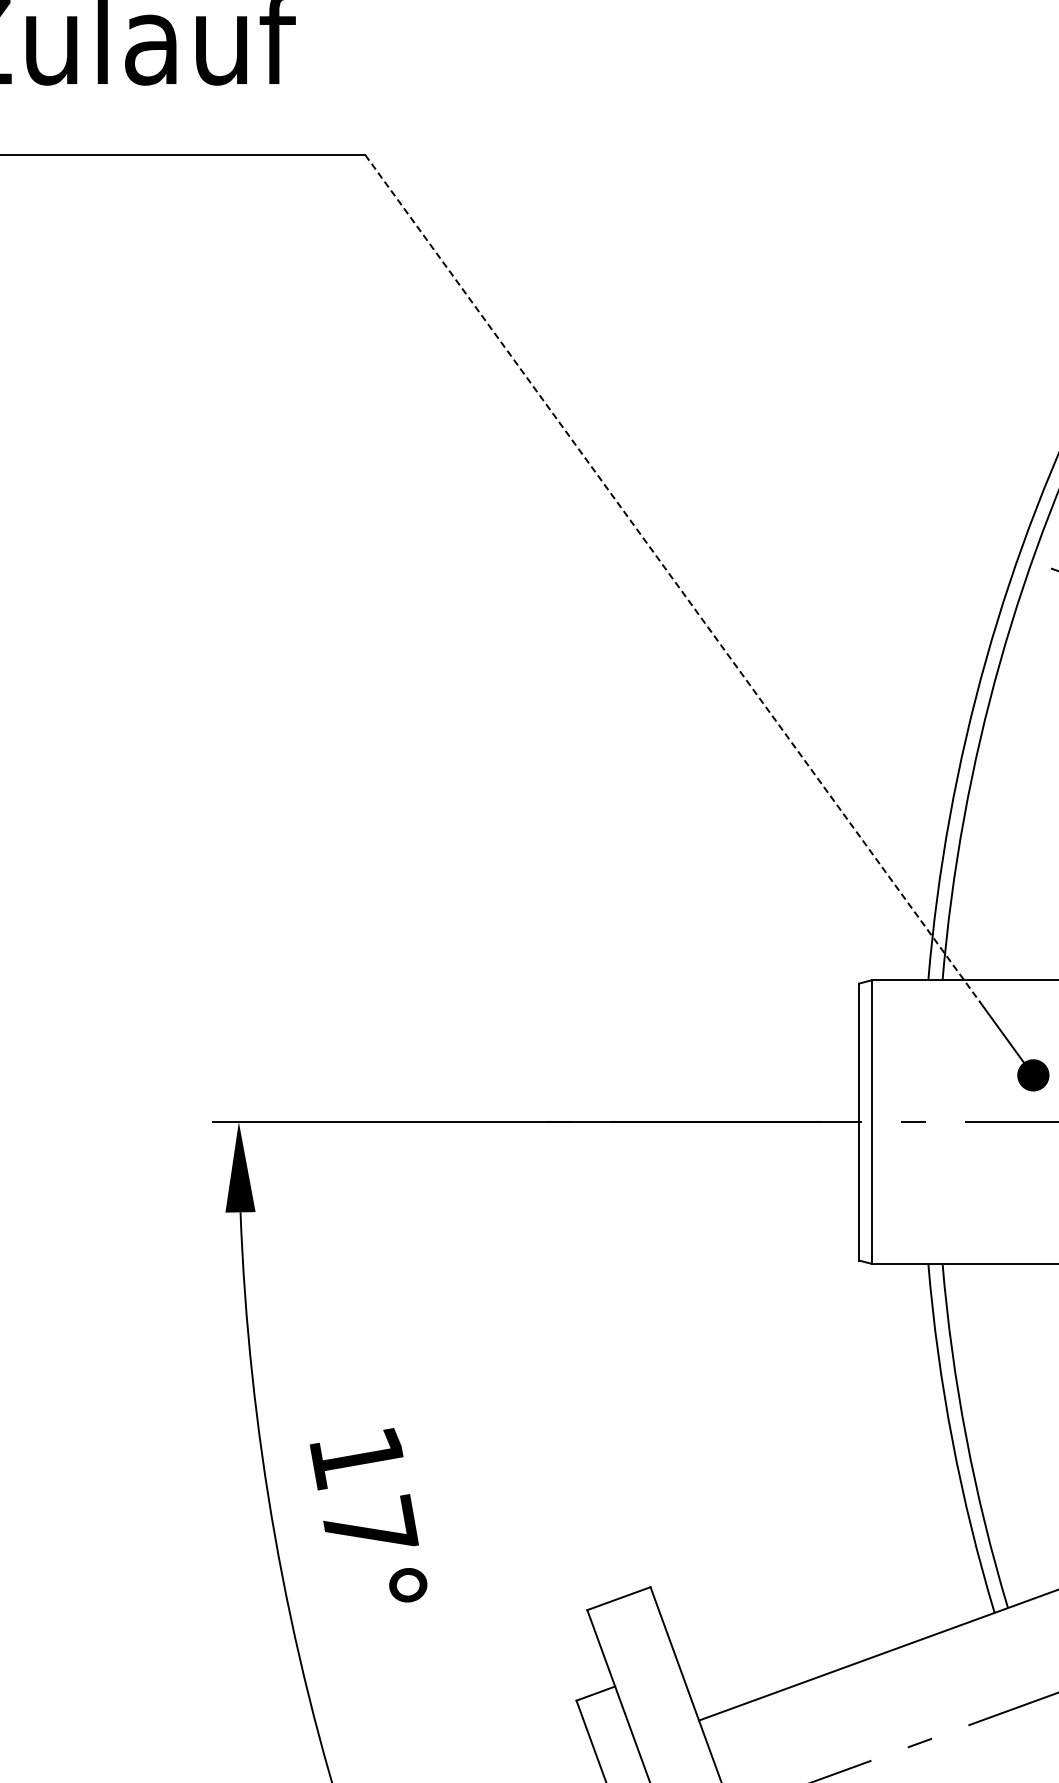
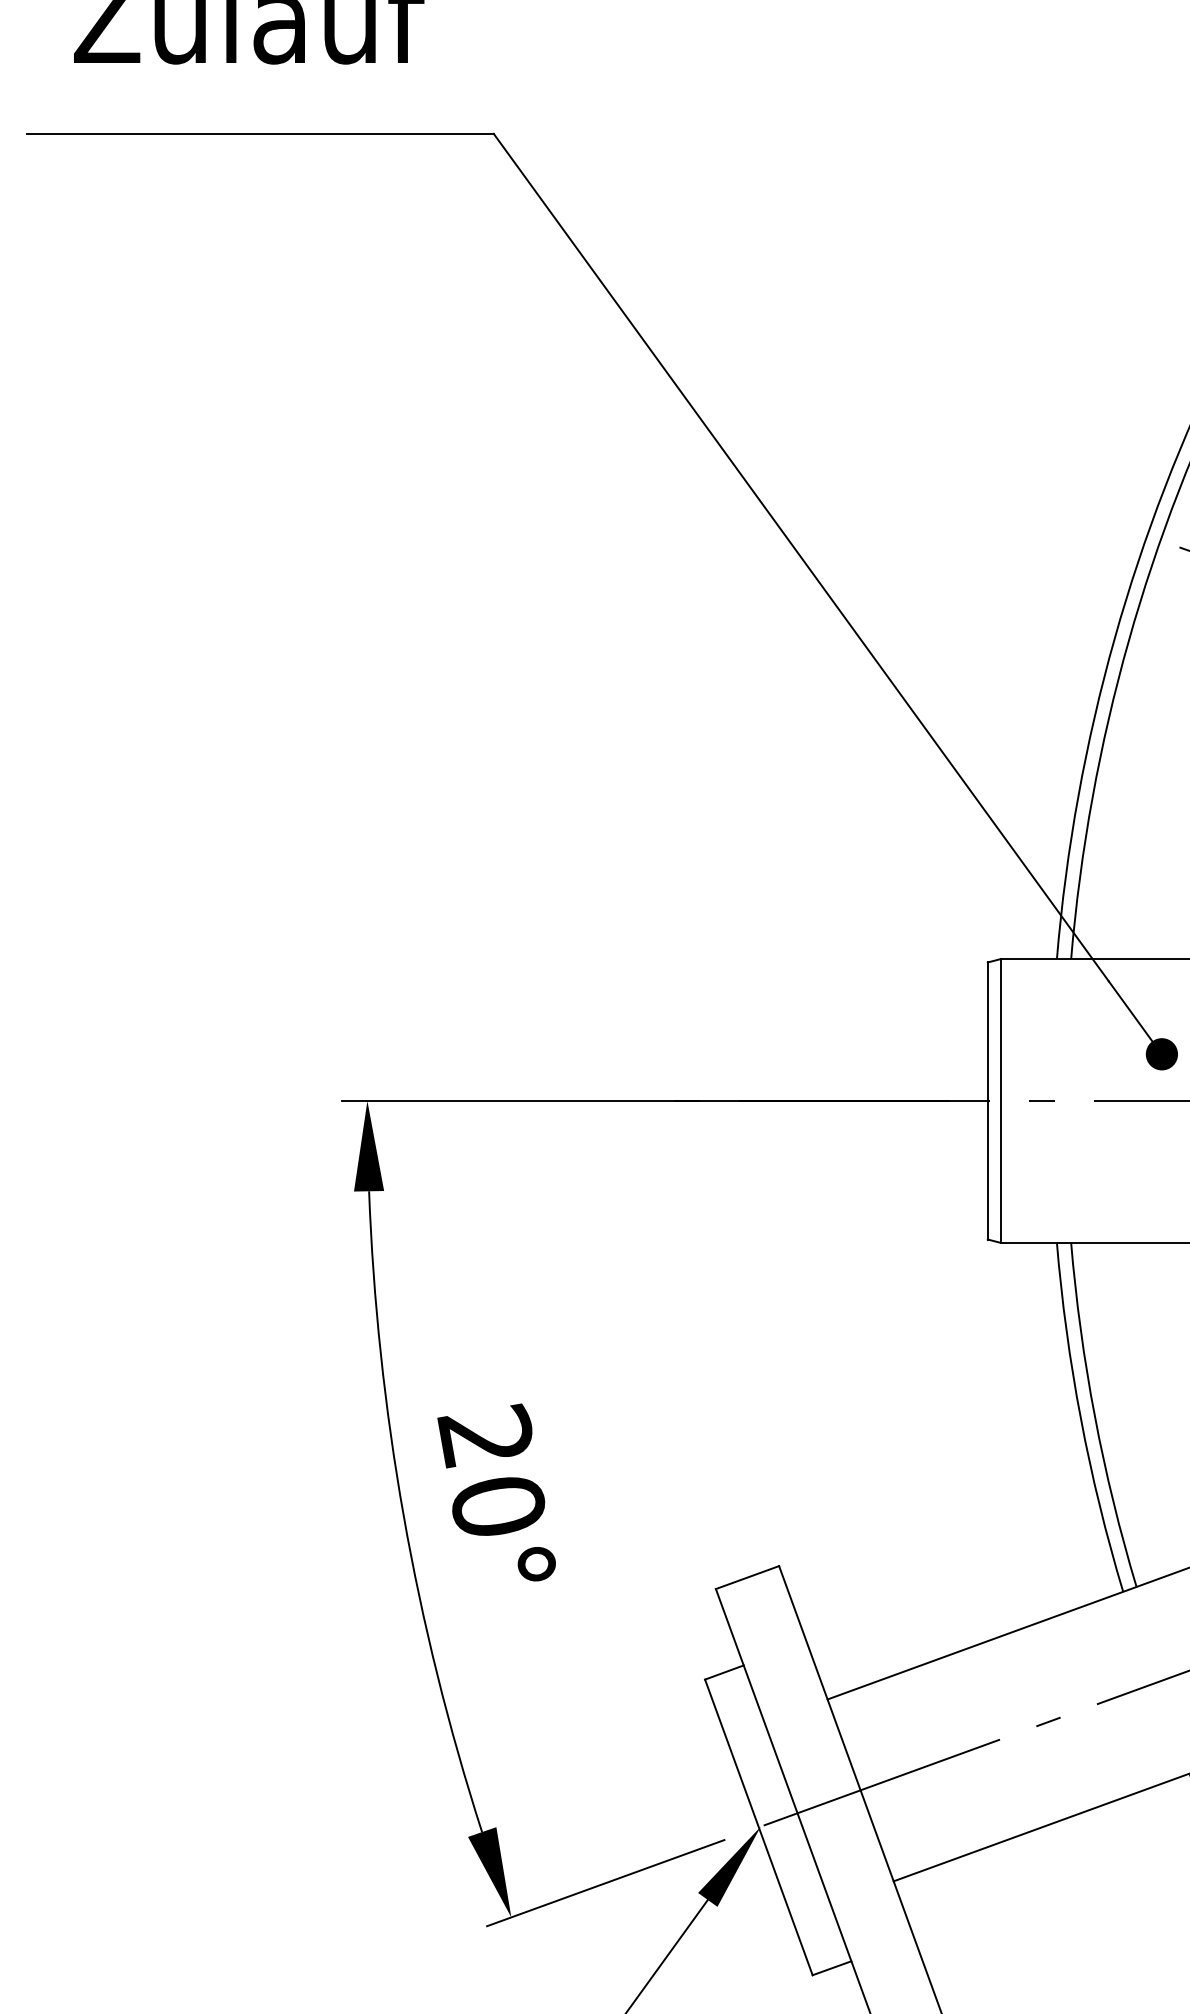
line: (672, 578) -> (801, 557), dashed -> solid
text: (363, 1490) -> (492, 1469), 17° -> 20°

